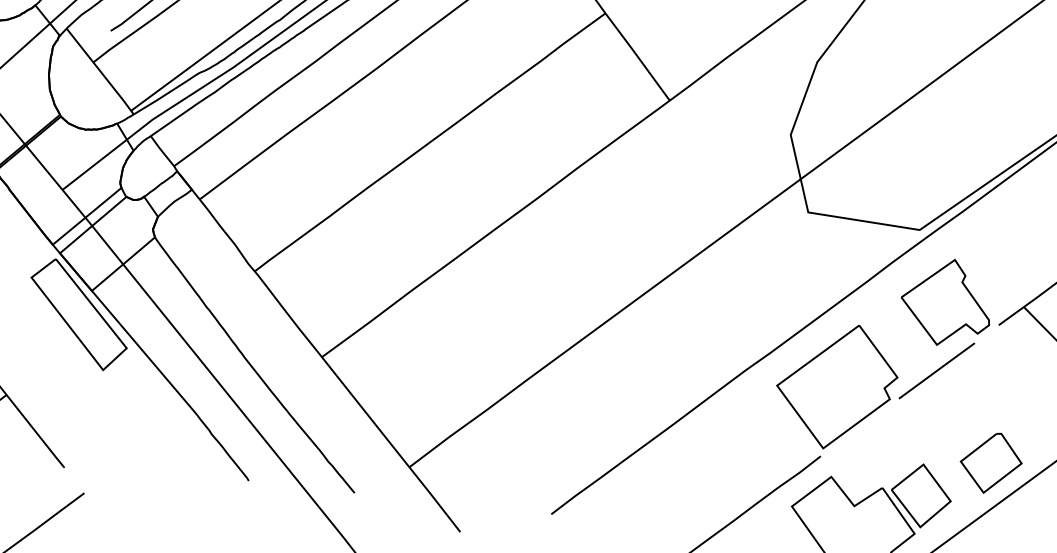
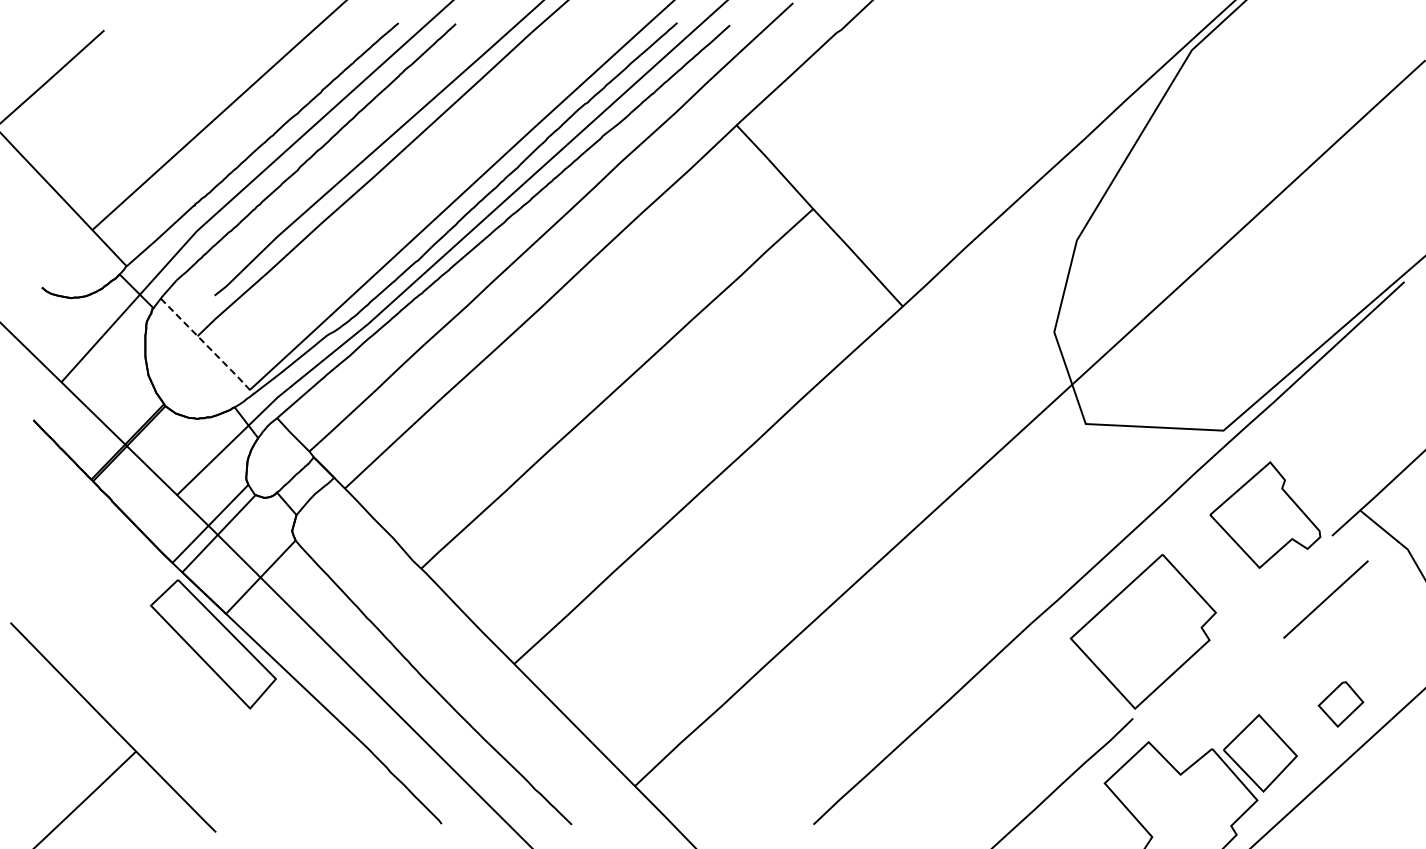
line: (100, 71) -> (207, 346), solid -> dashed
line: (936, 370) -> (1325, 599), moved
part: (990, 463) -> (1340, 704), size x0.6

